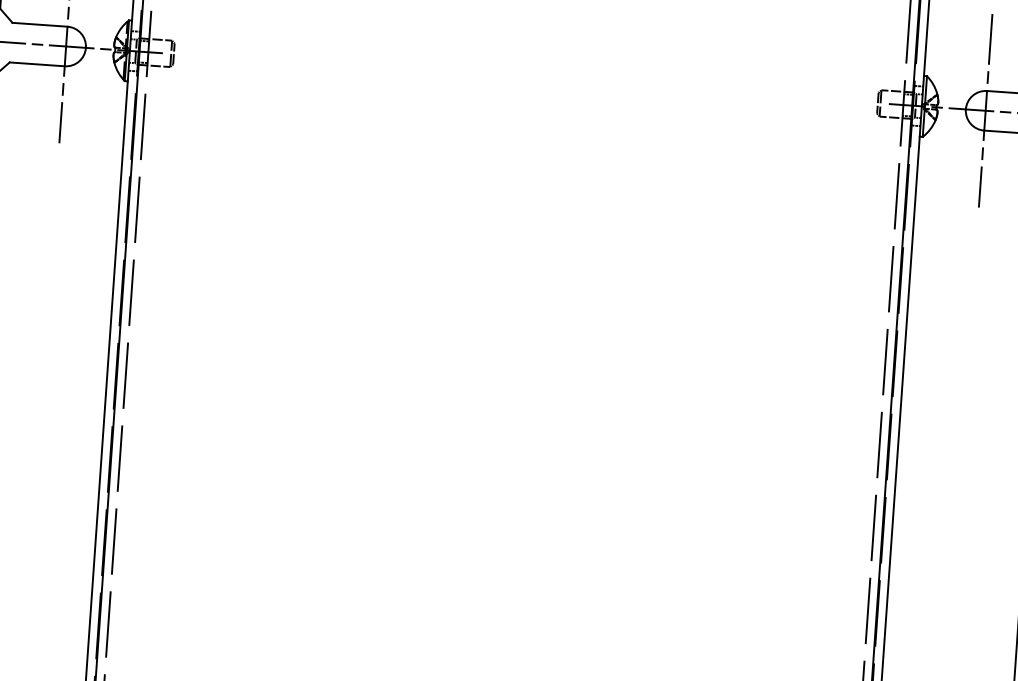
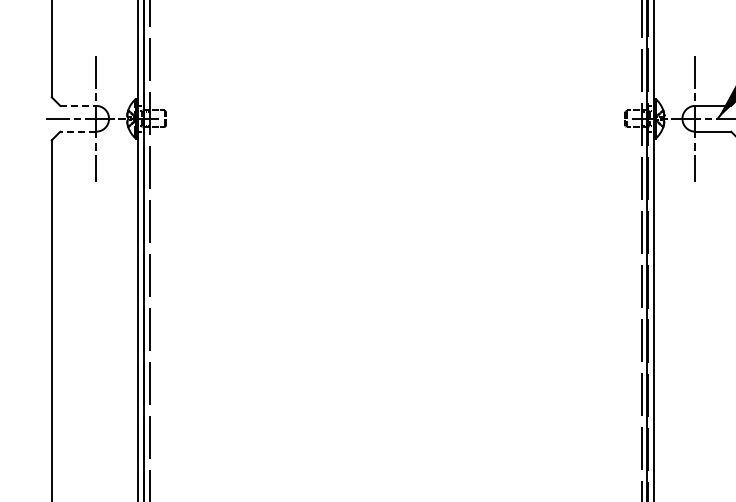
line: (40, 24) -> (78, 105), solid -> dashed
line: (37, 64) -> (78, 131), solid -> dashed

